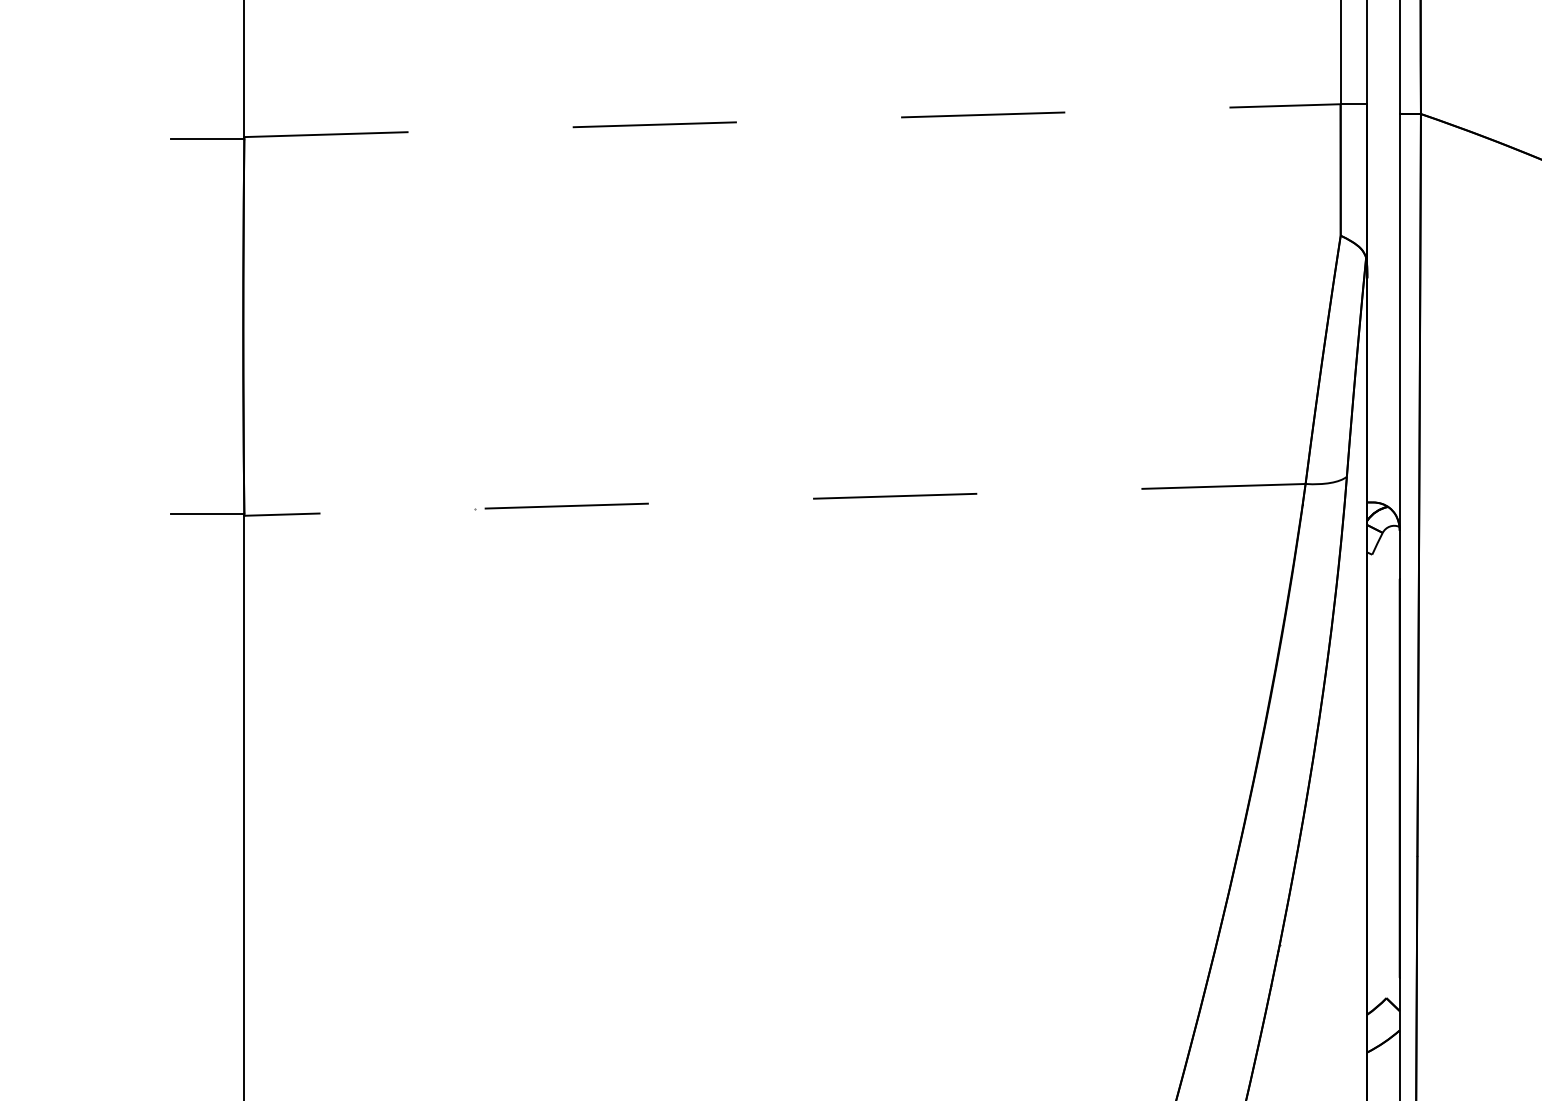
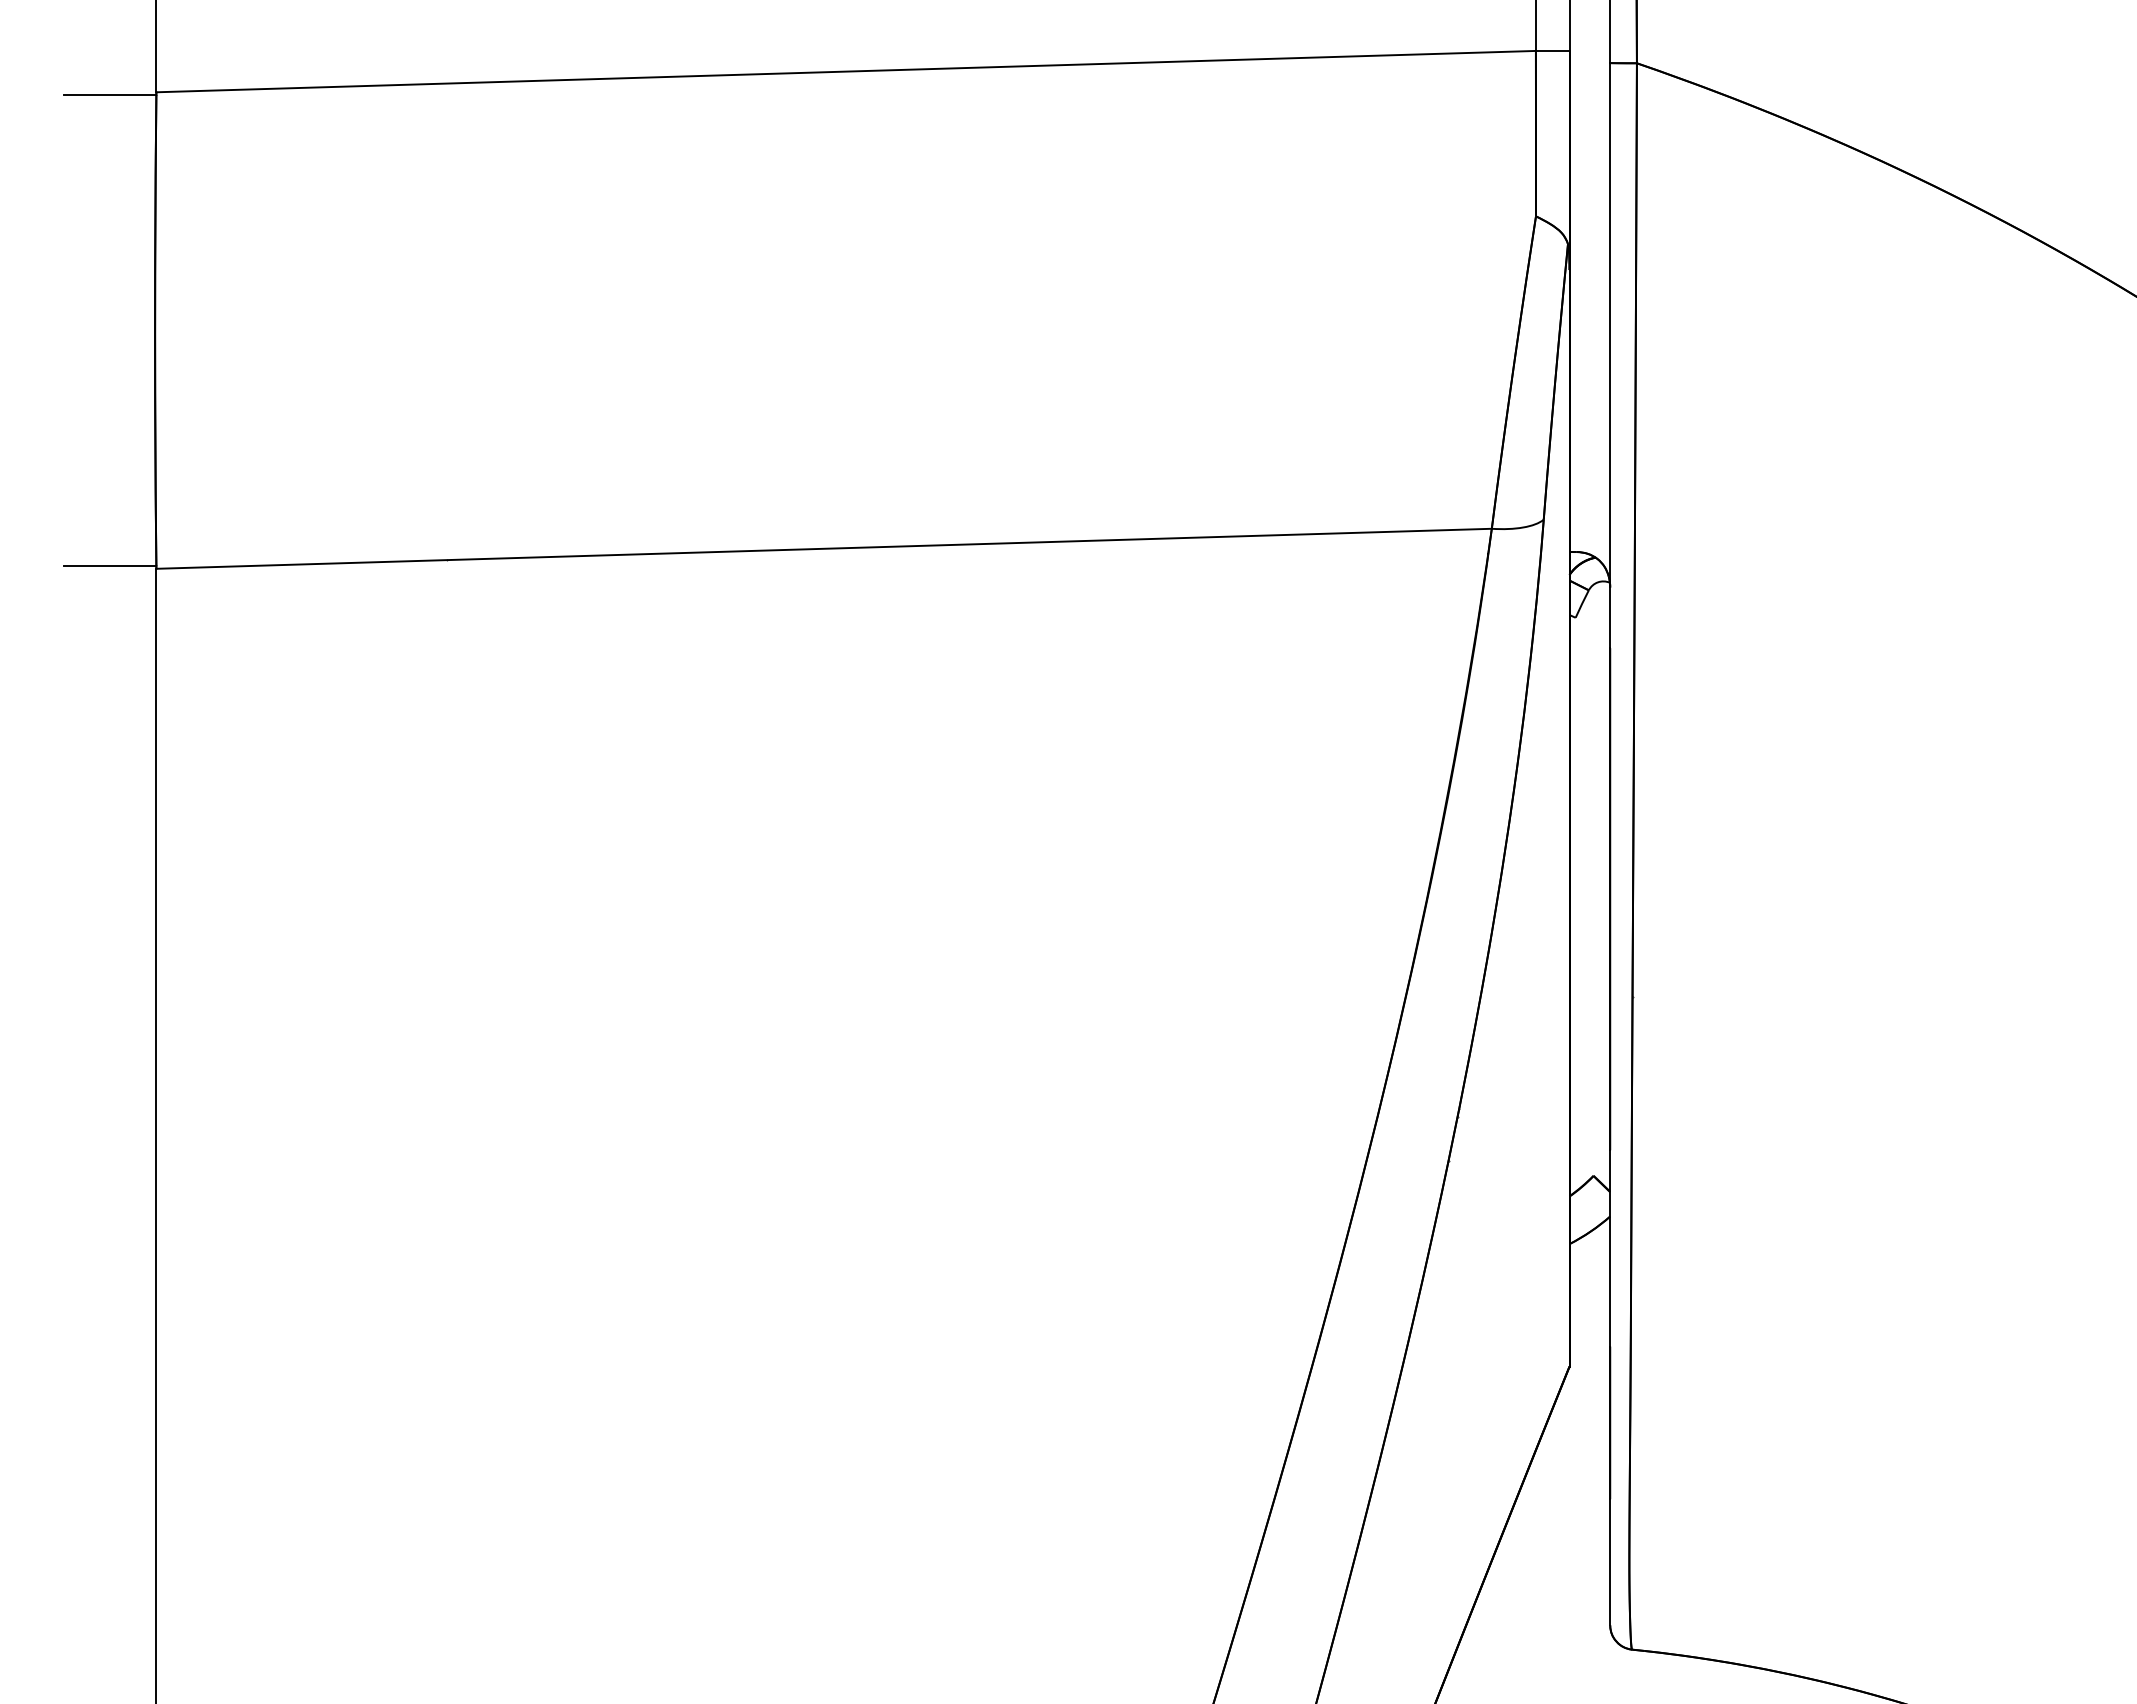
line: (792, 120) -> (846, 71), dashed -> solid
line: (774, 499) -> (823, 548), dashed -> solid

